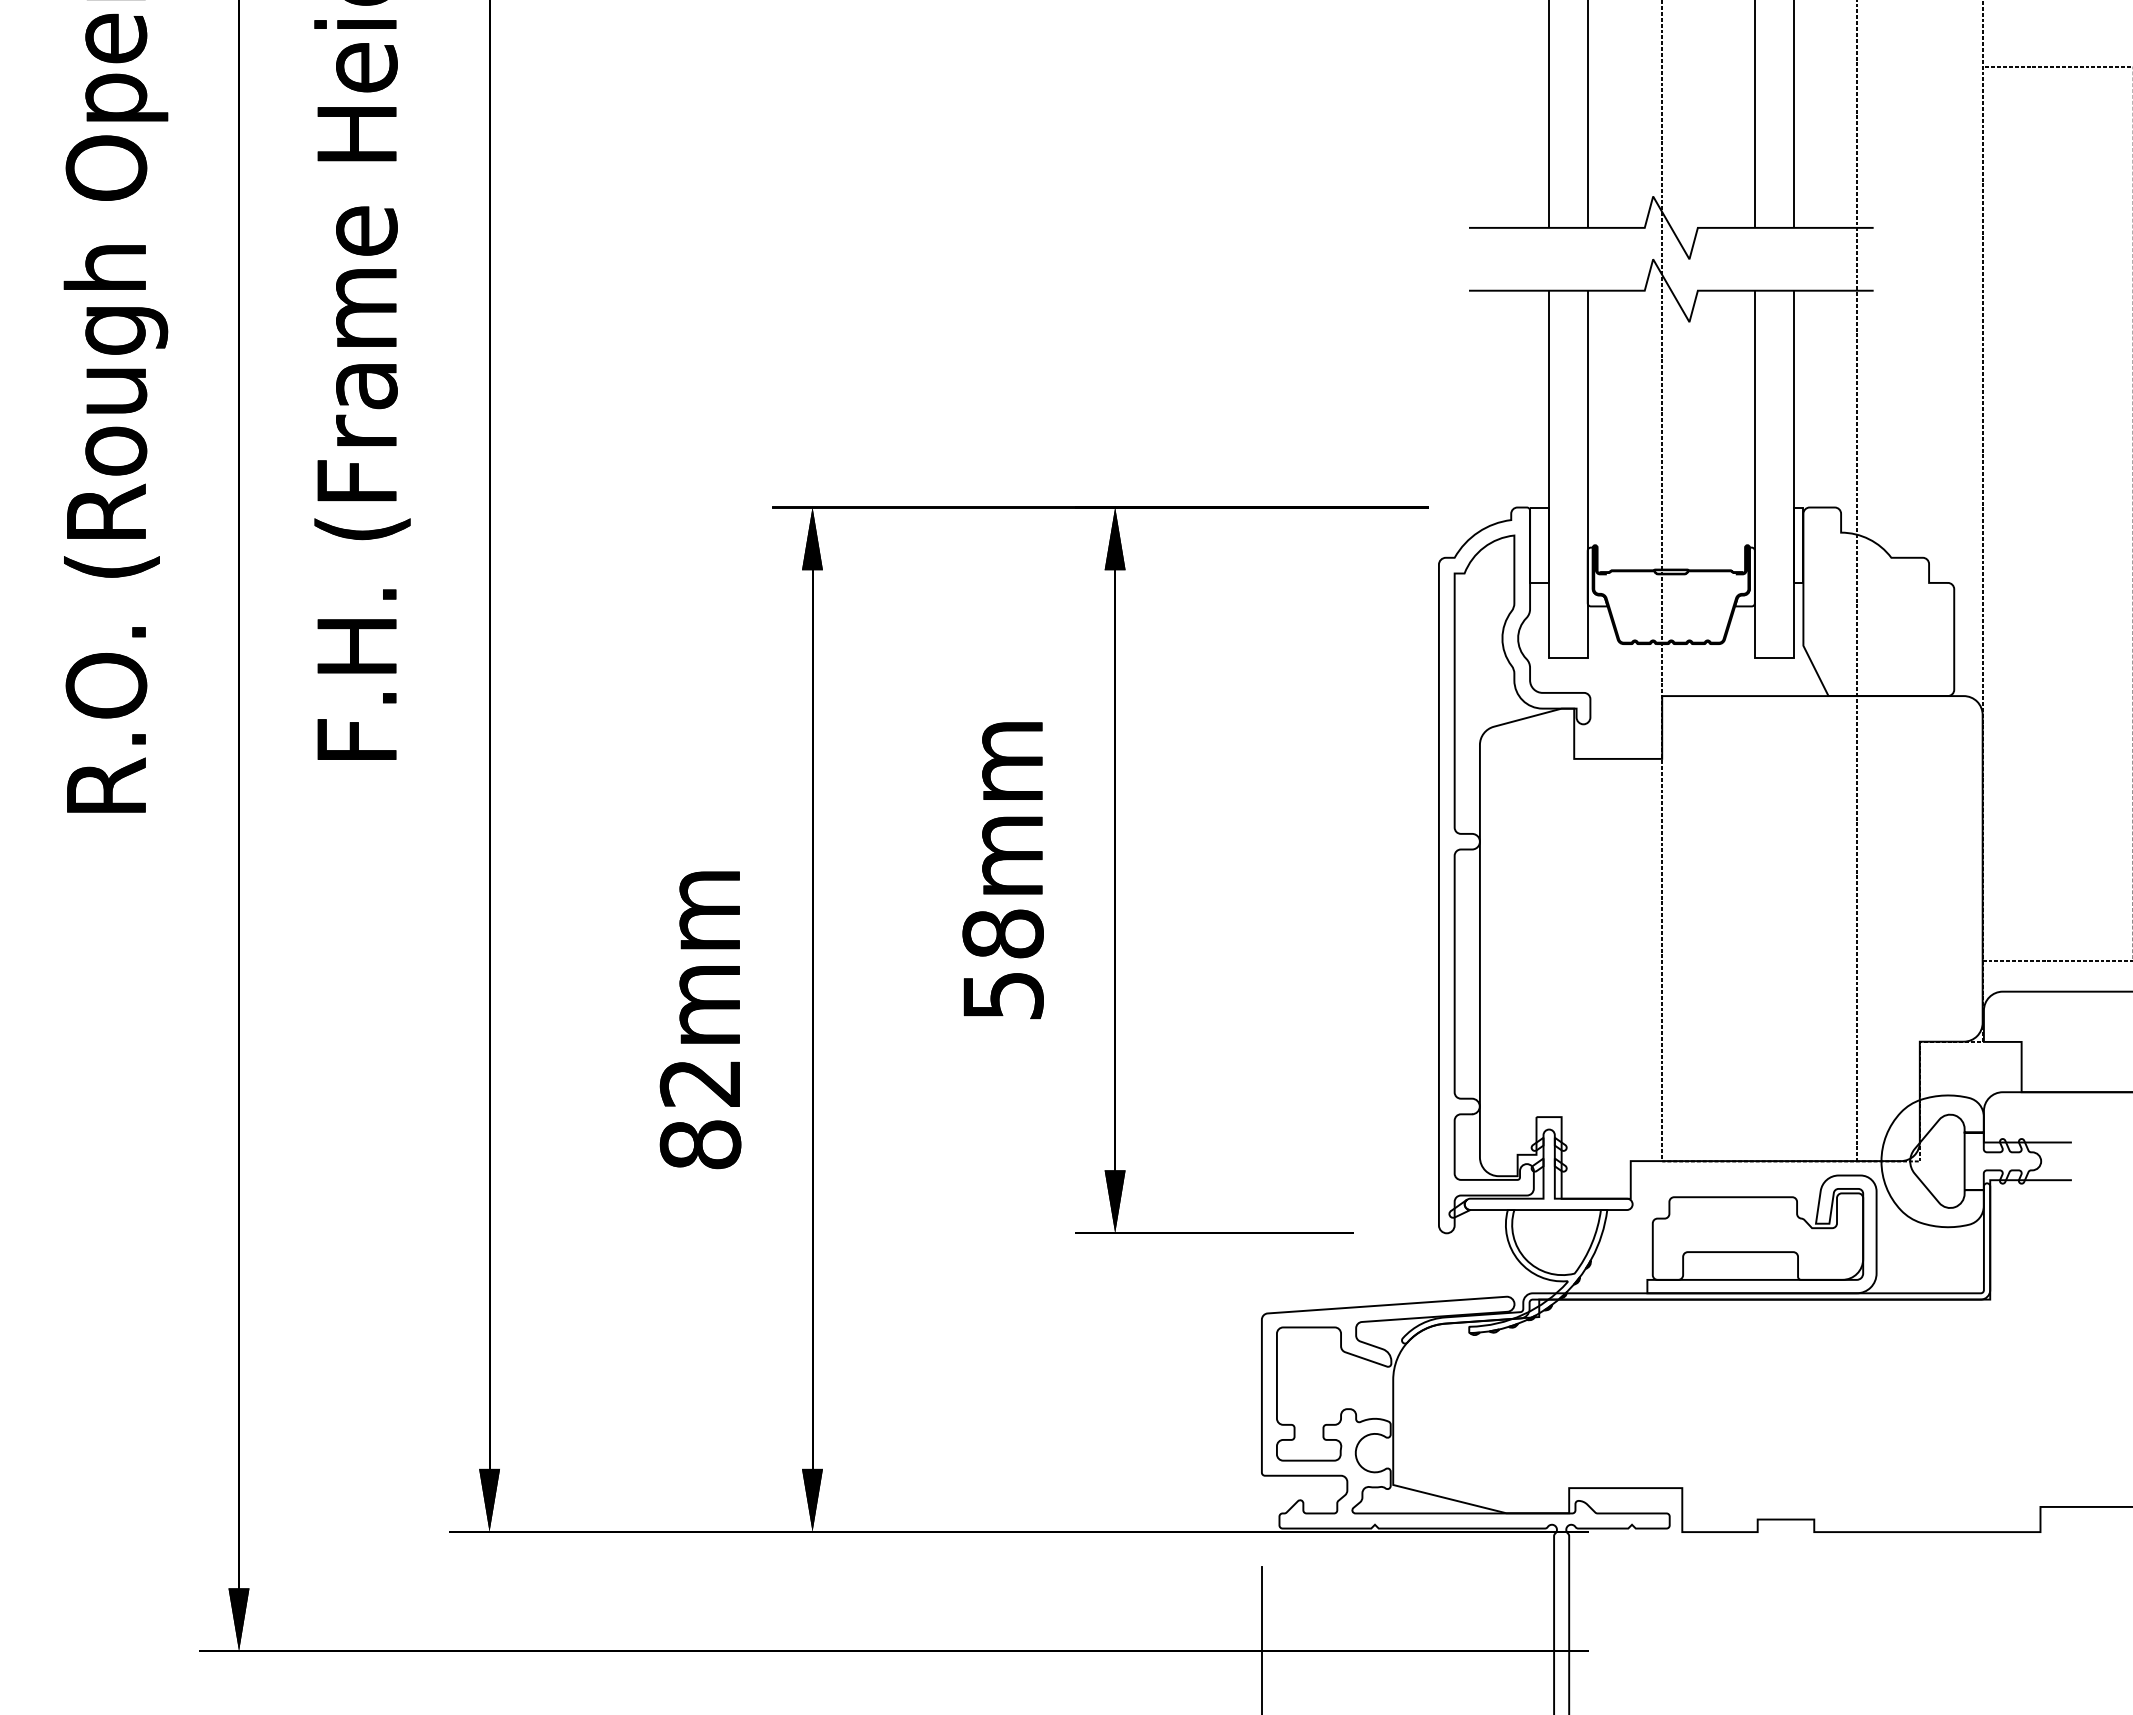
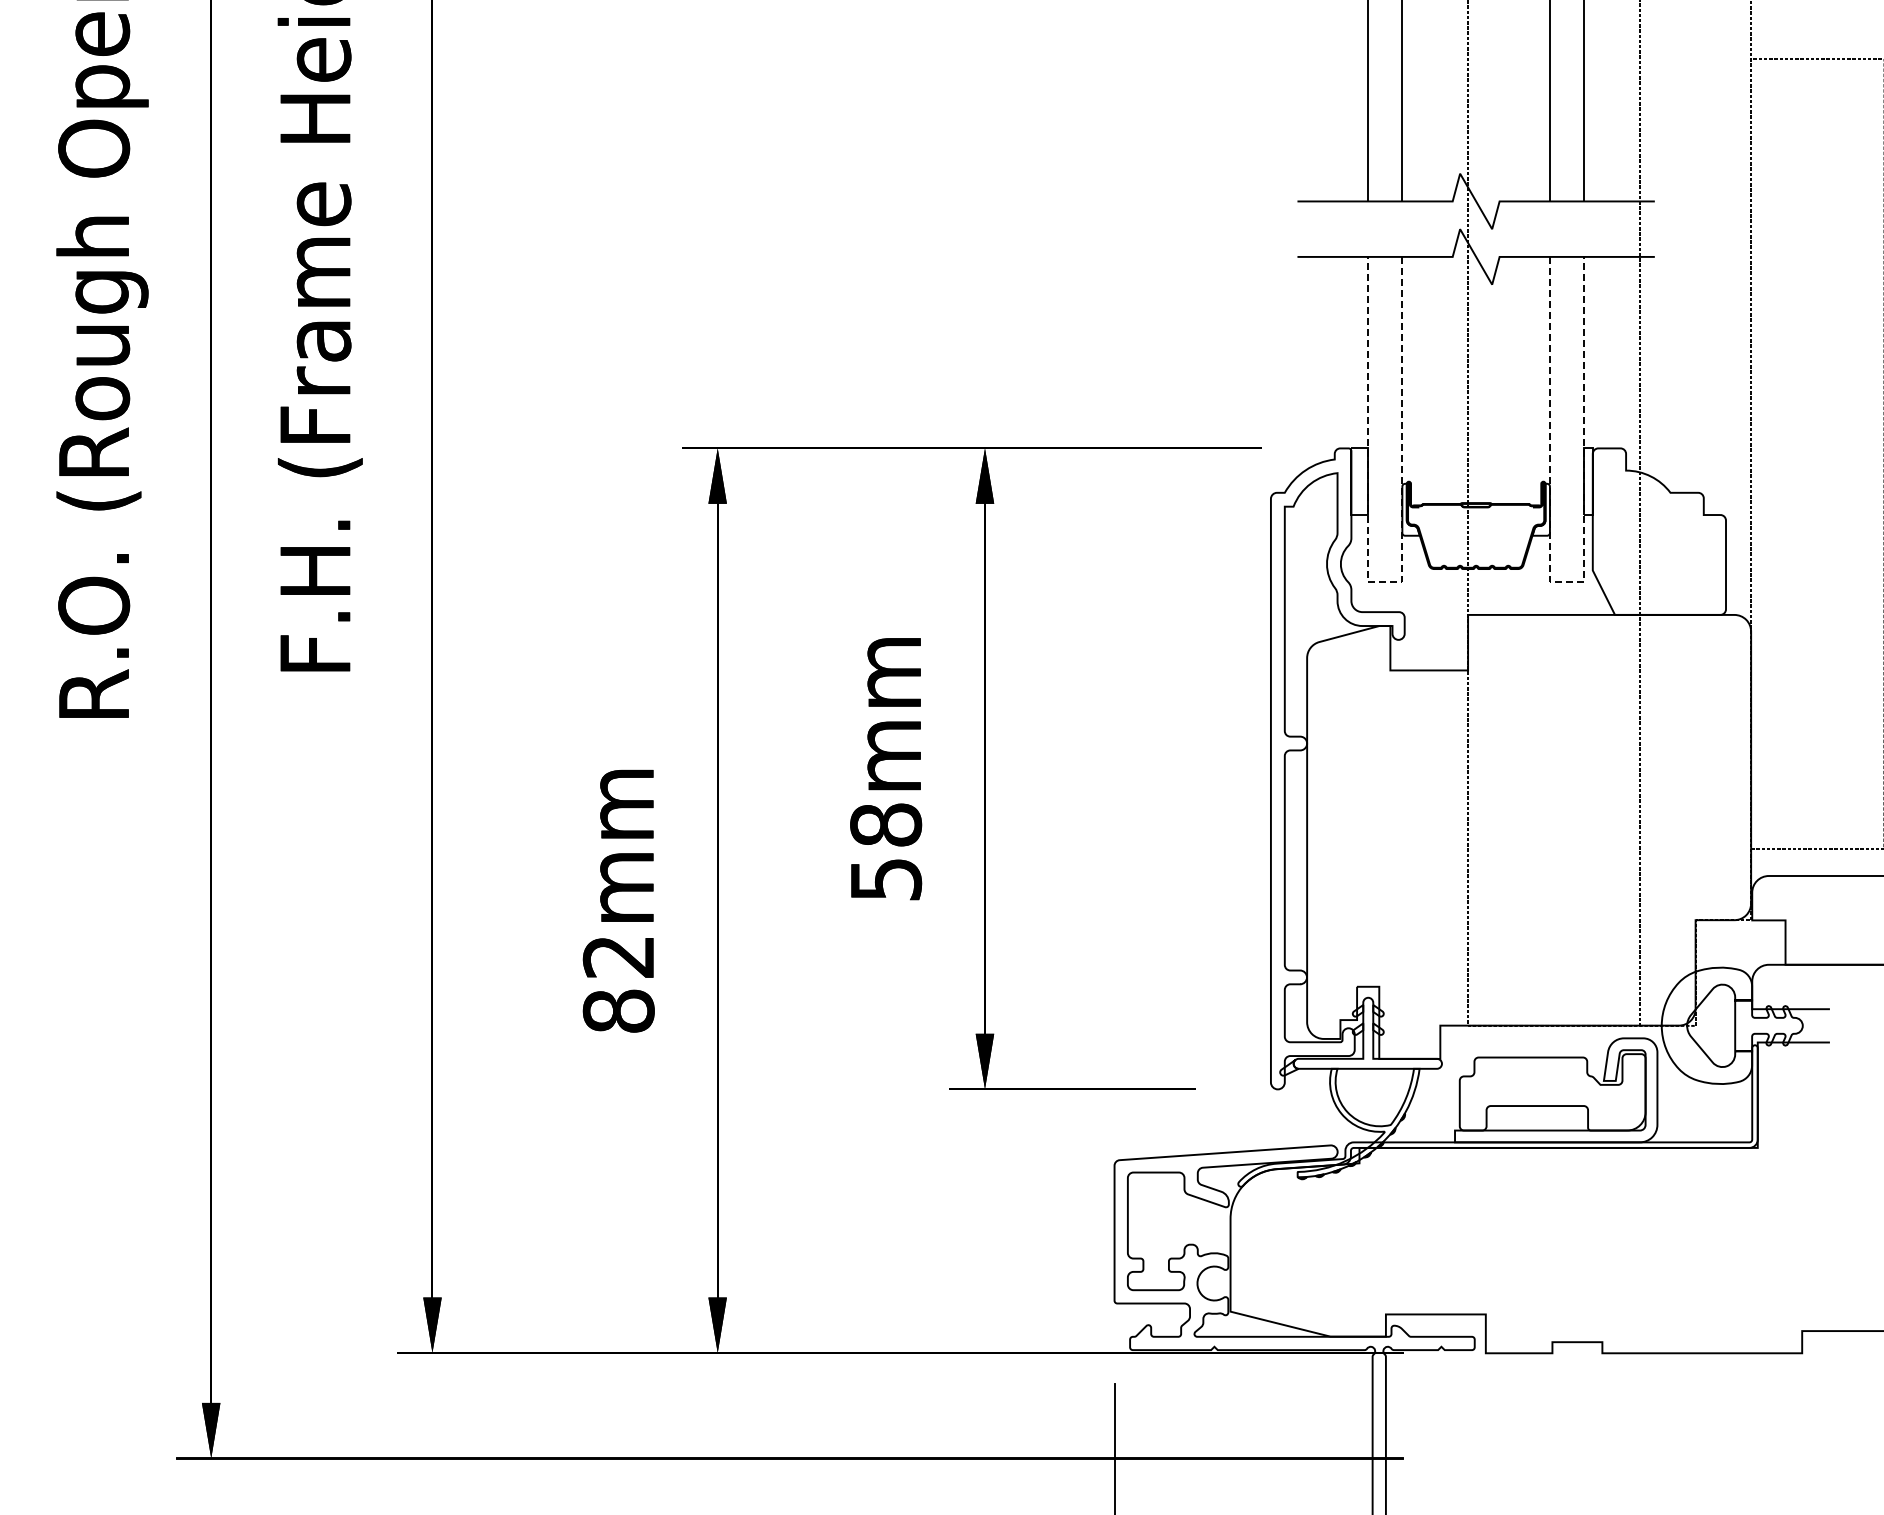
line: (1567, 658) -> (1384, 581), solid -> dashed
line: (1774, 658) -> (1567, 581), solid -> dashed

